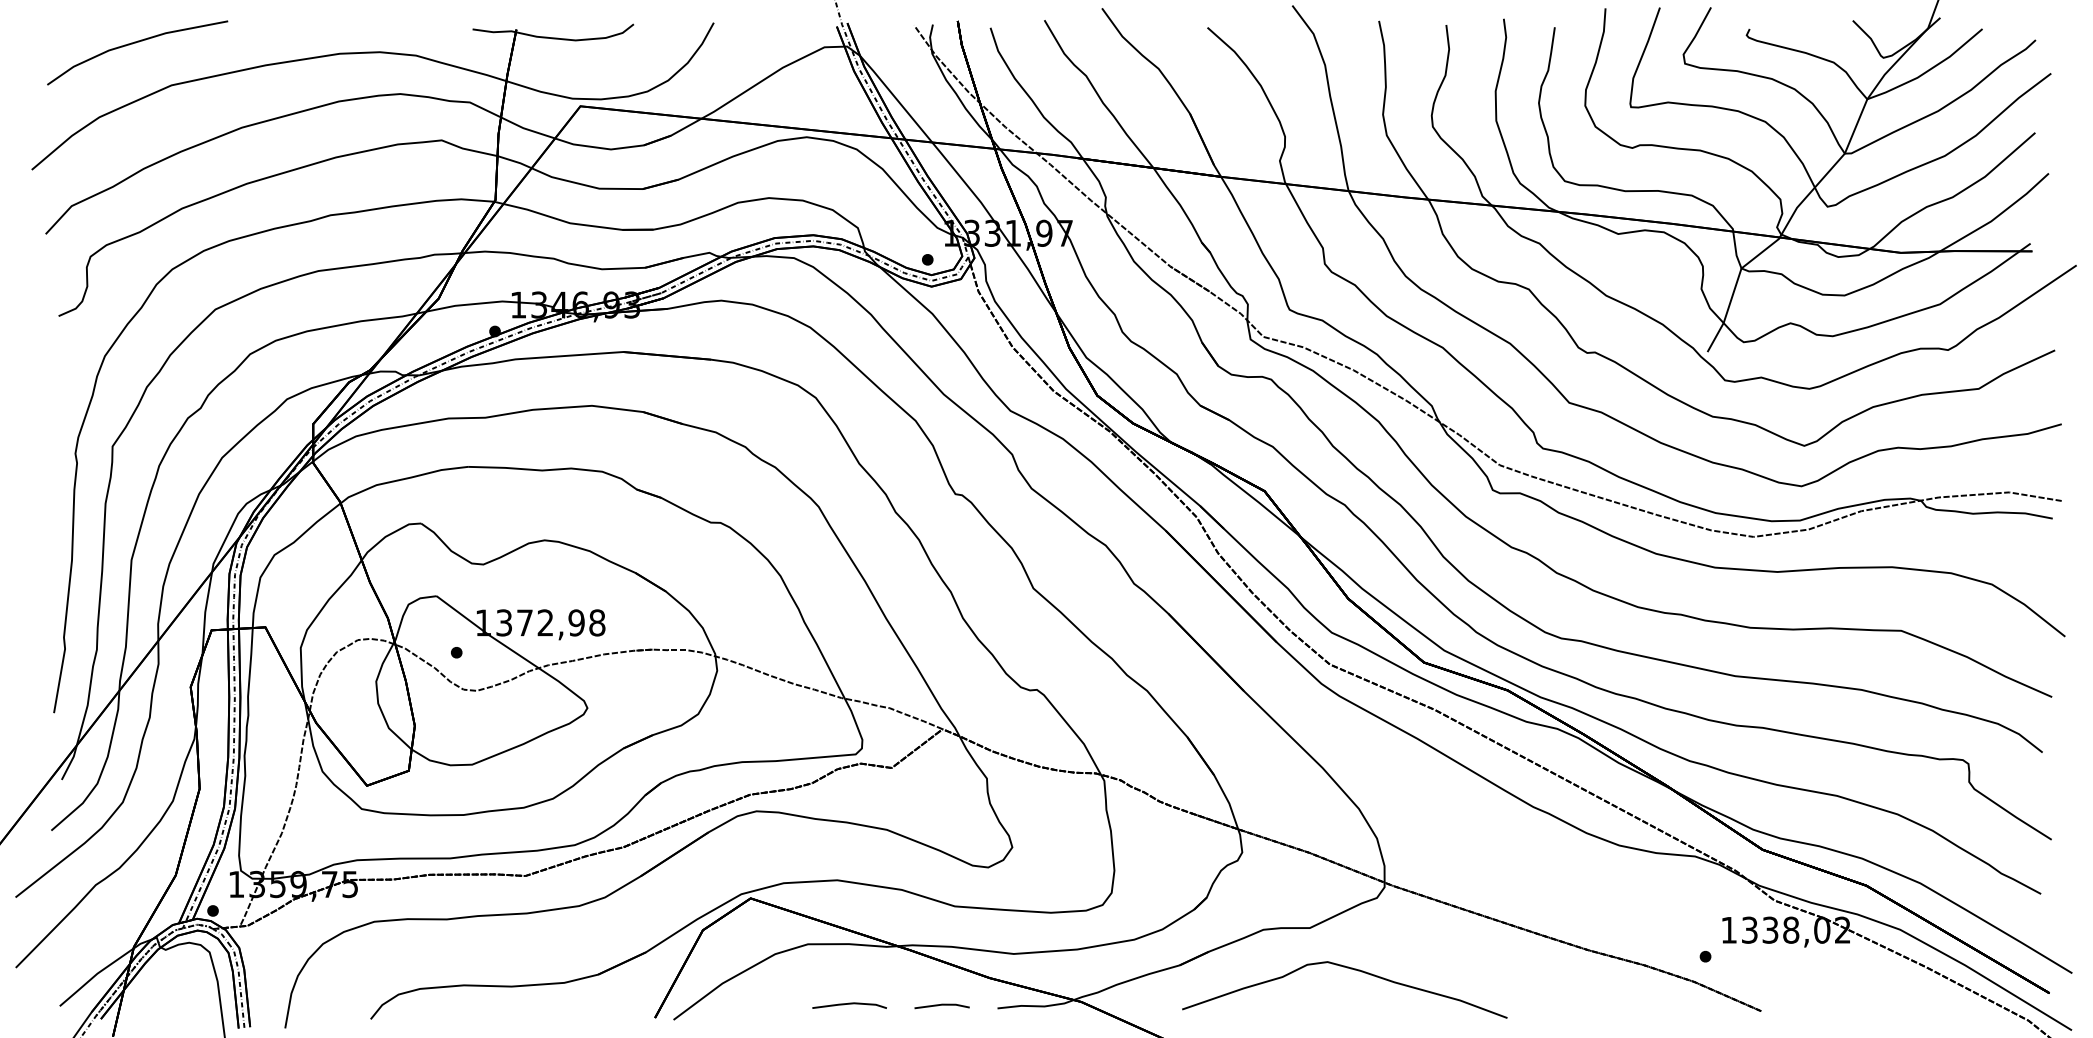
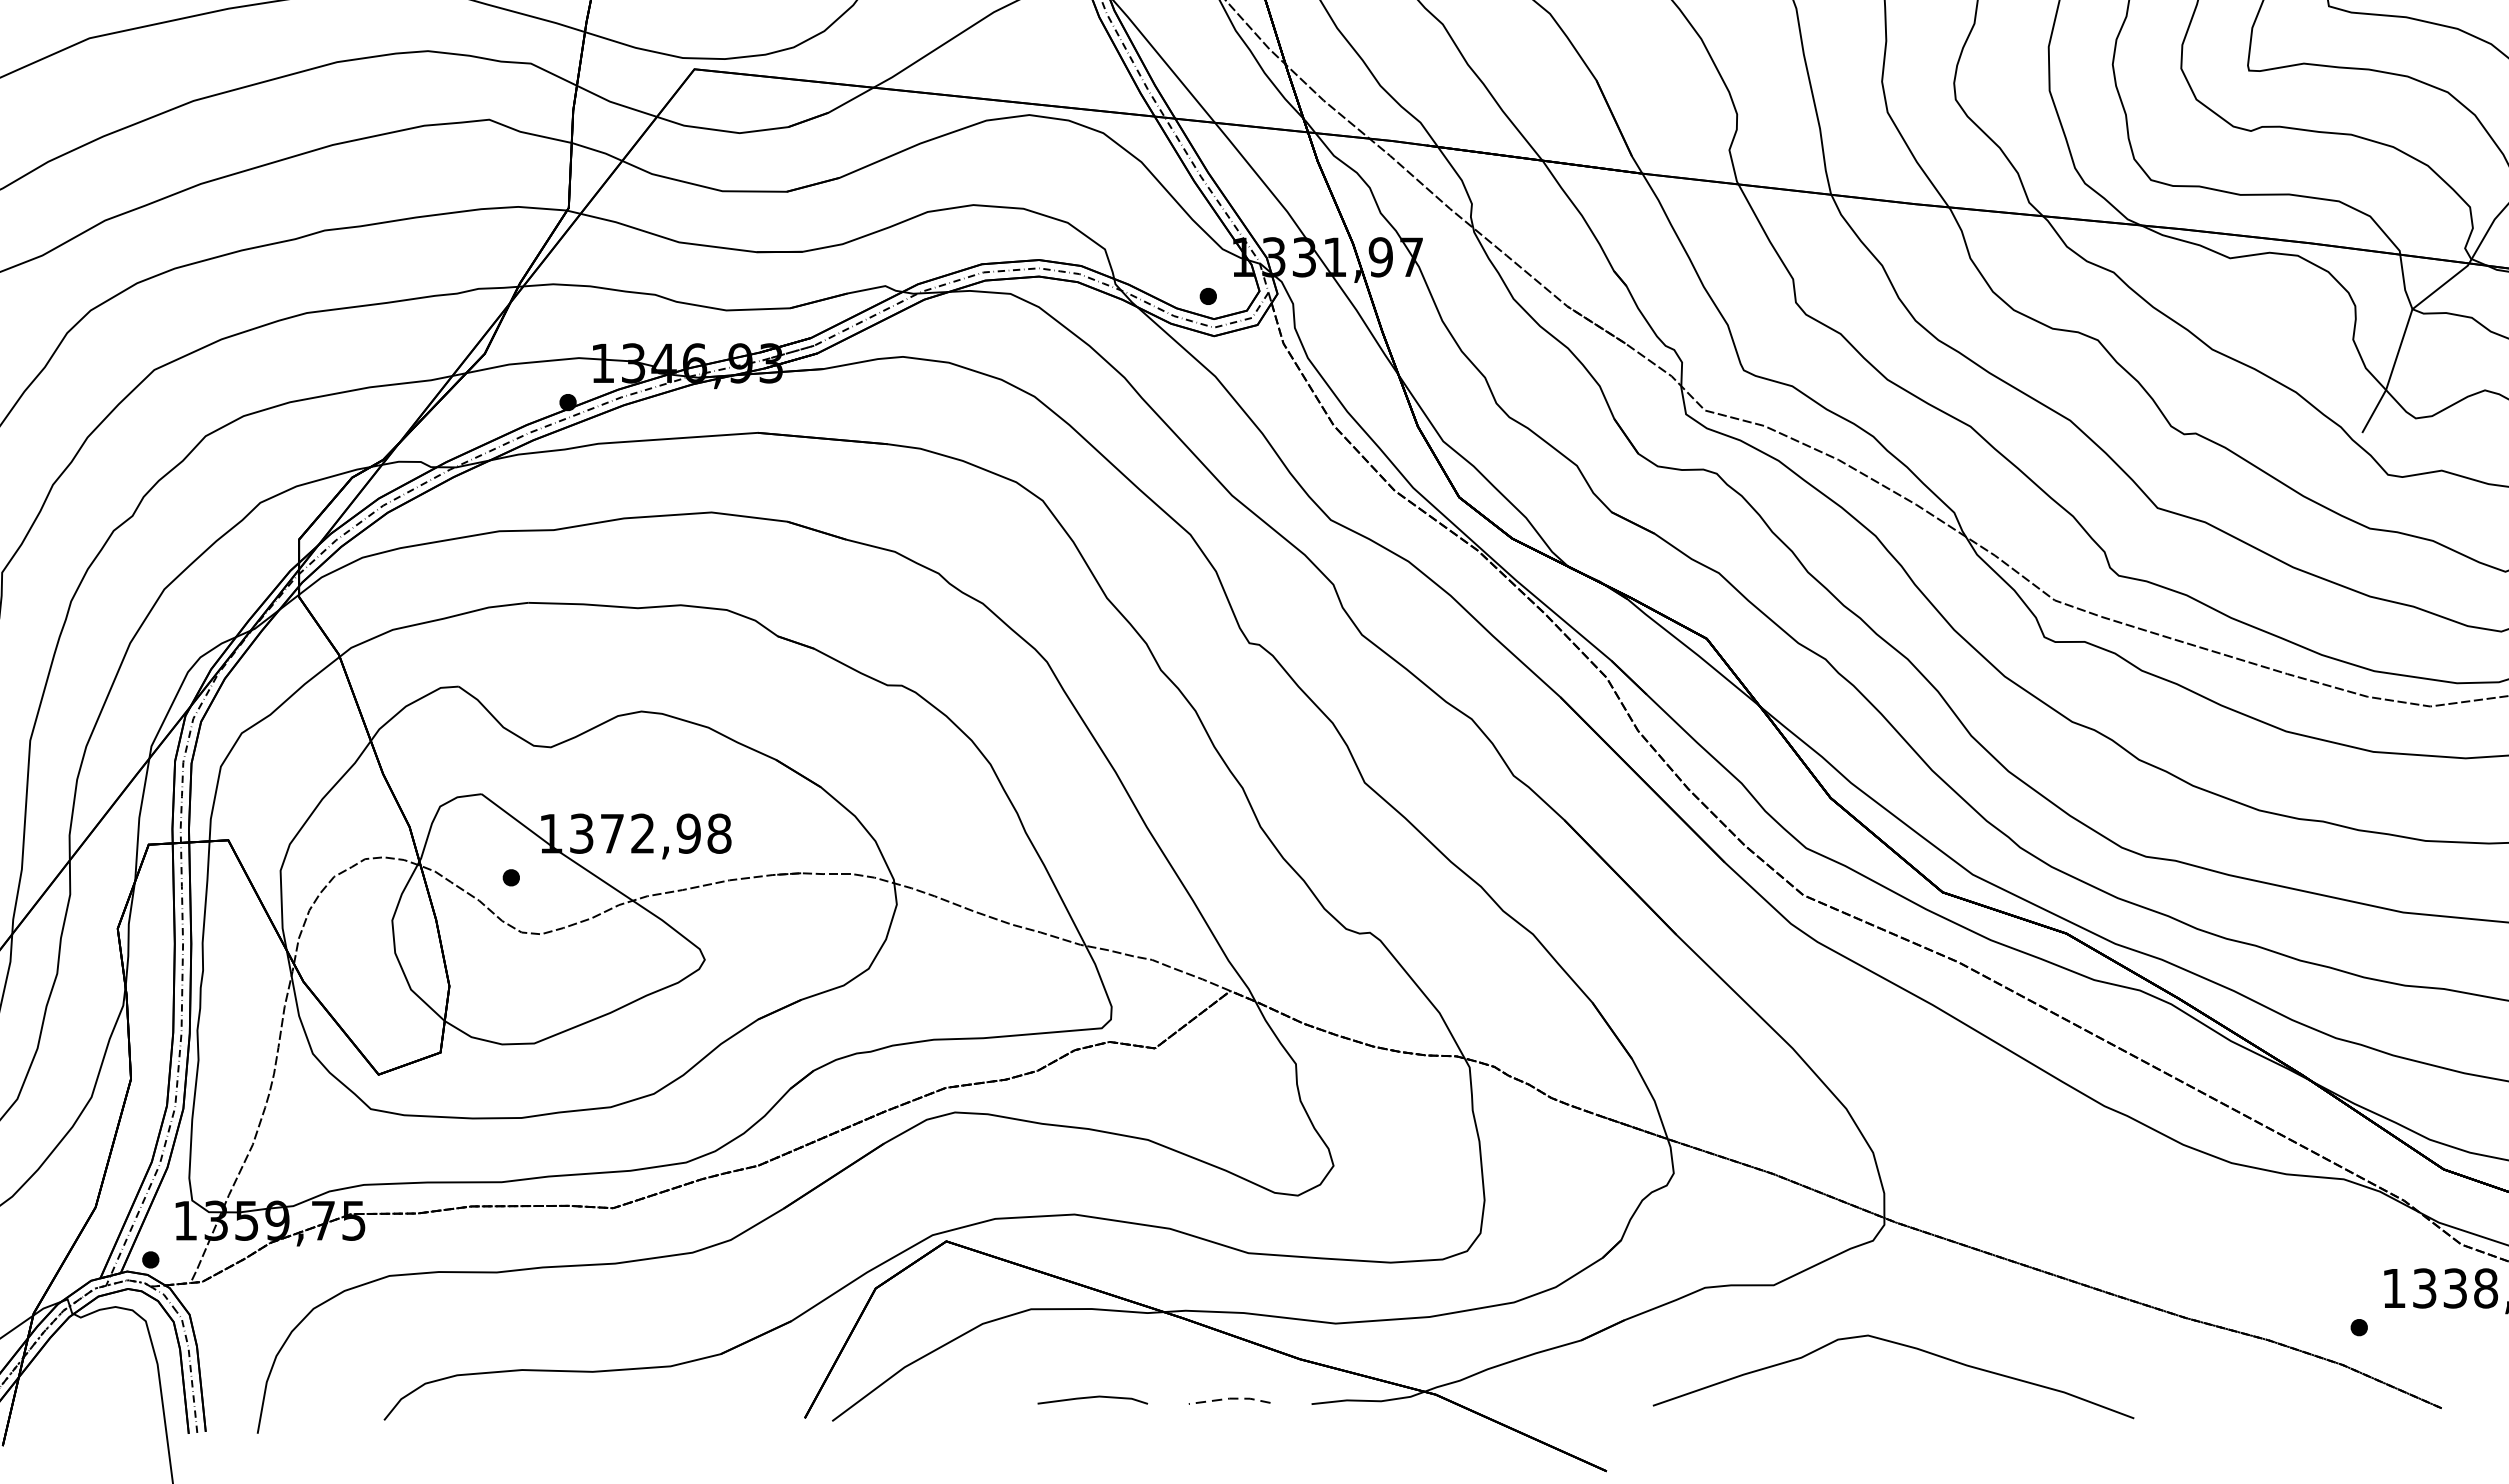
curve: (1350, 969) -> (1901, 1346), moved
line: (942, 1004) -> (1230, 1398), solid -> dashed

